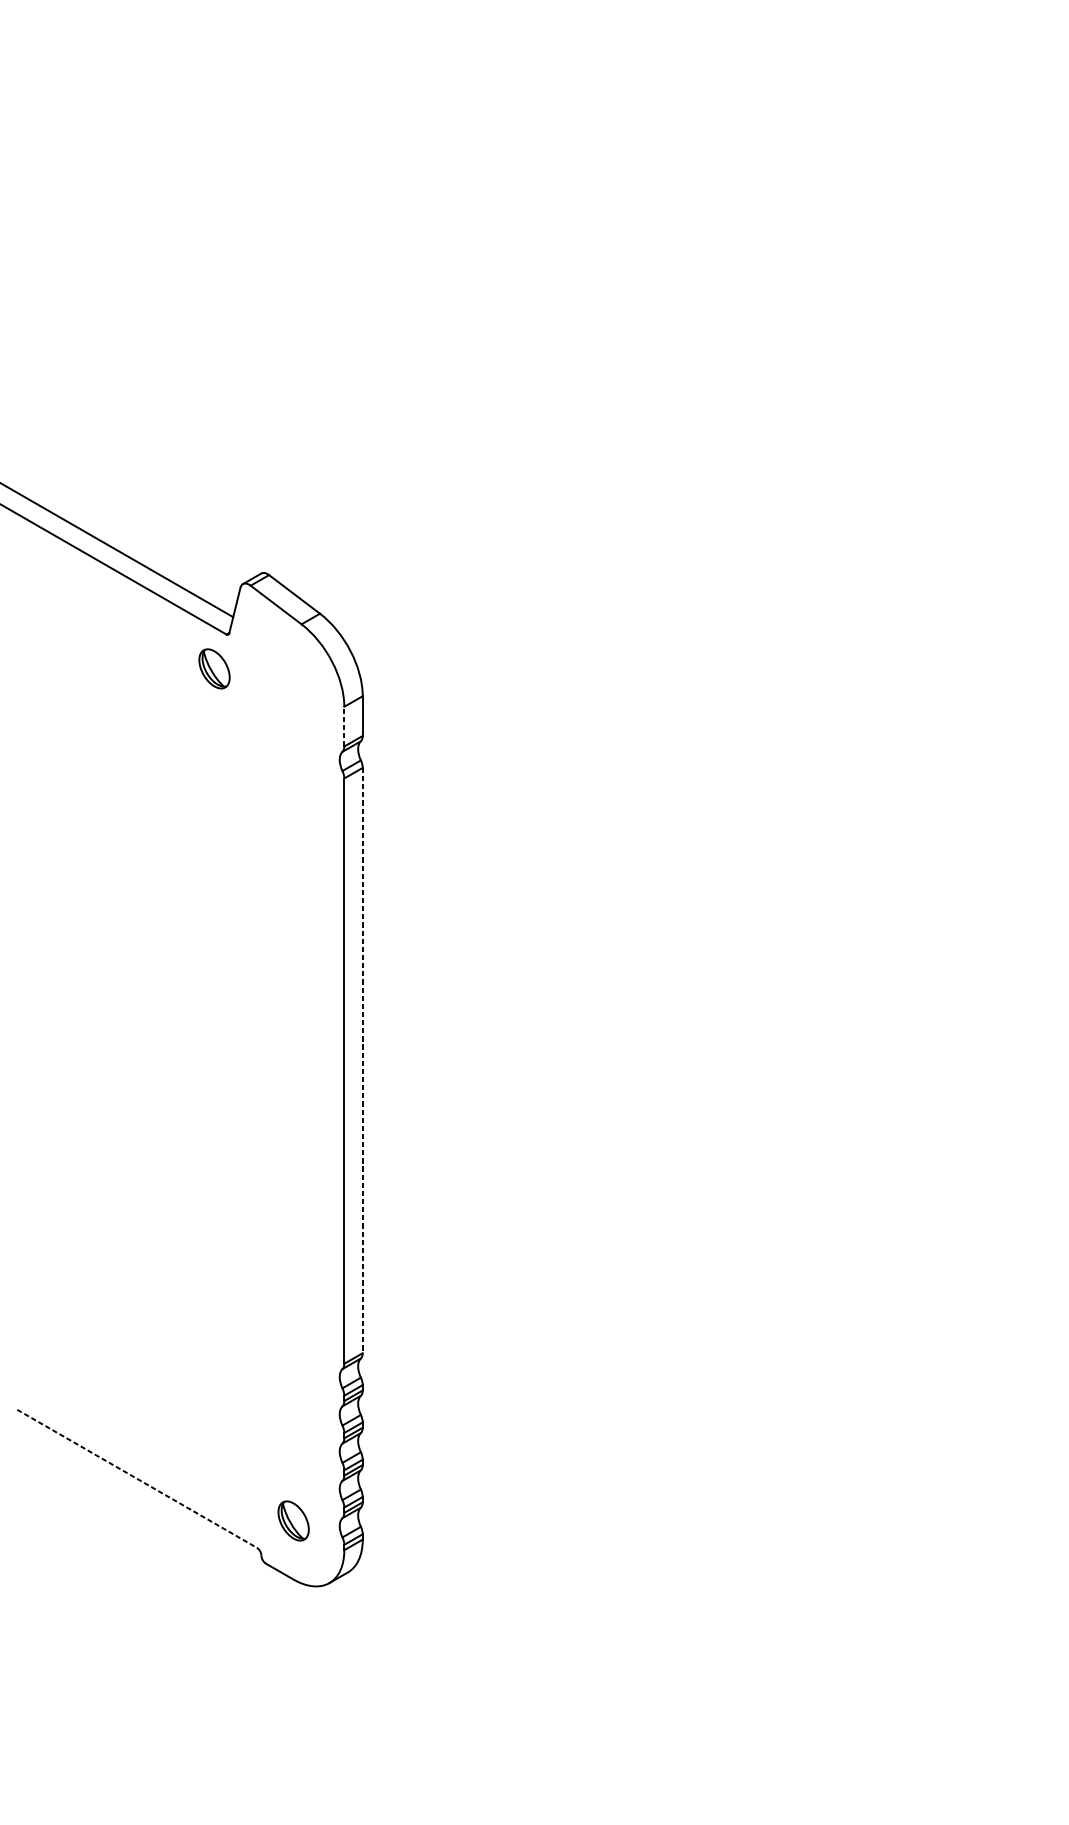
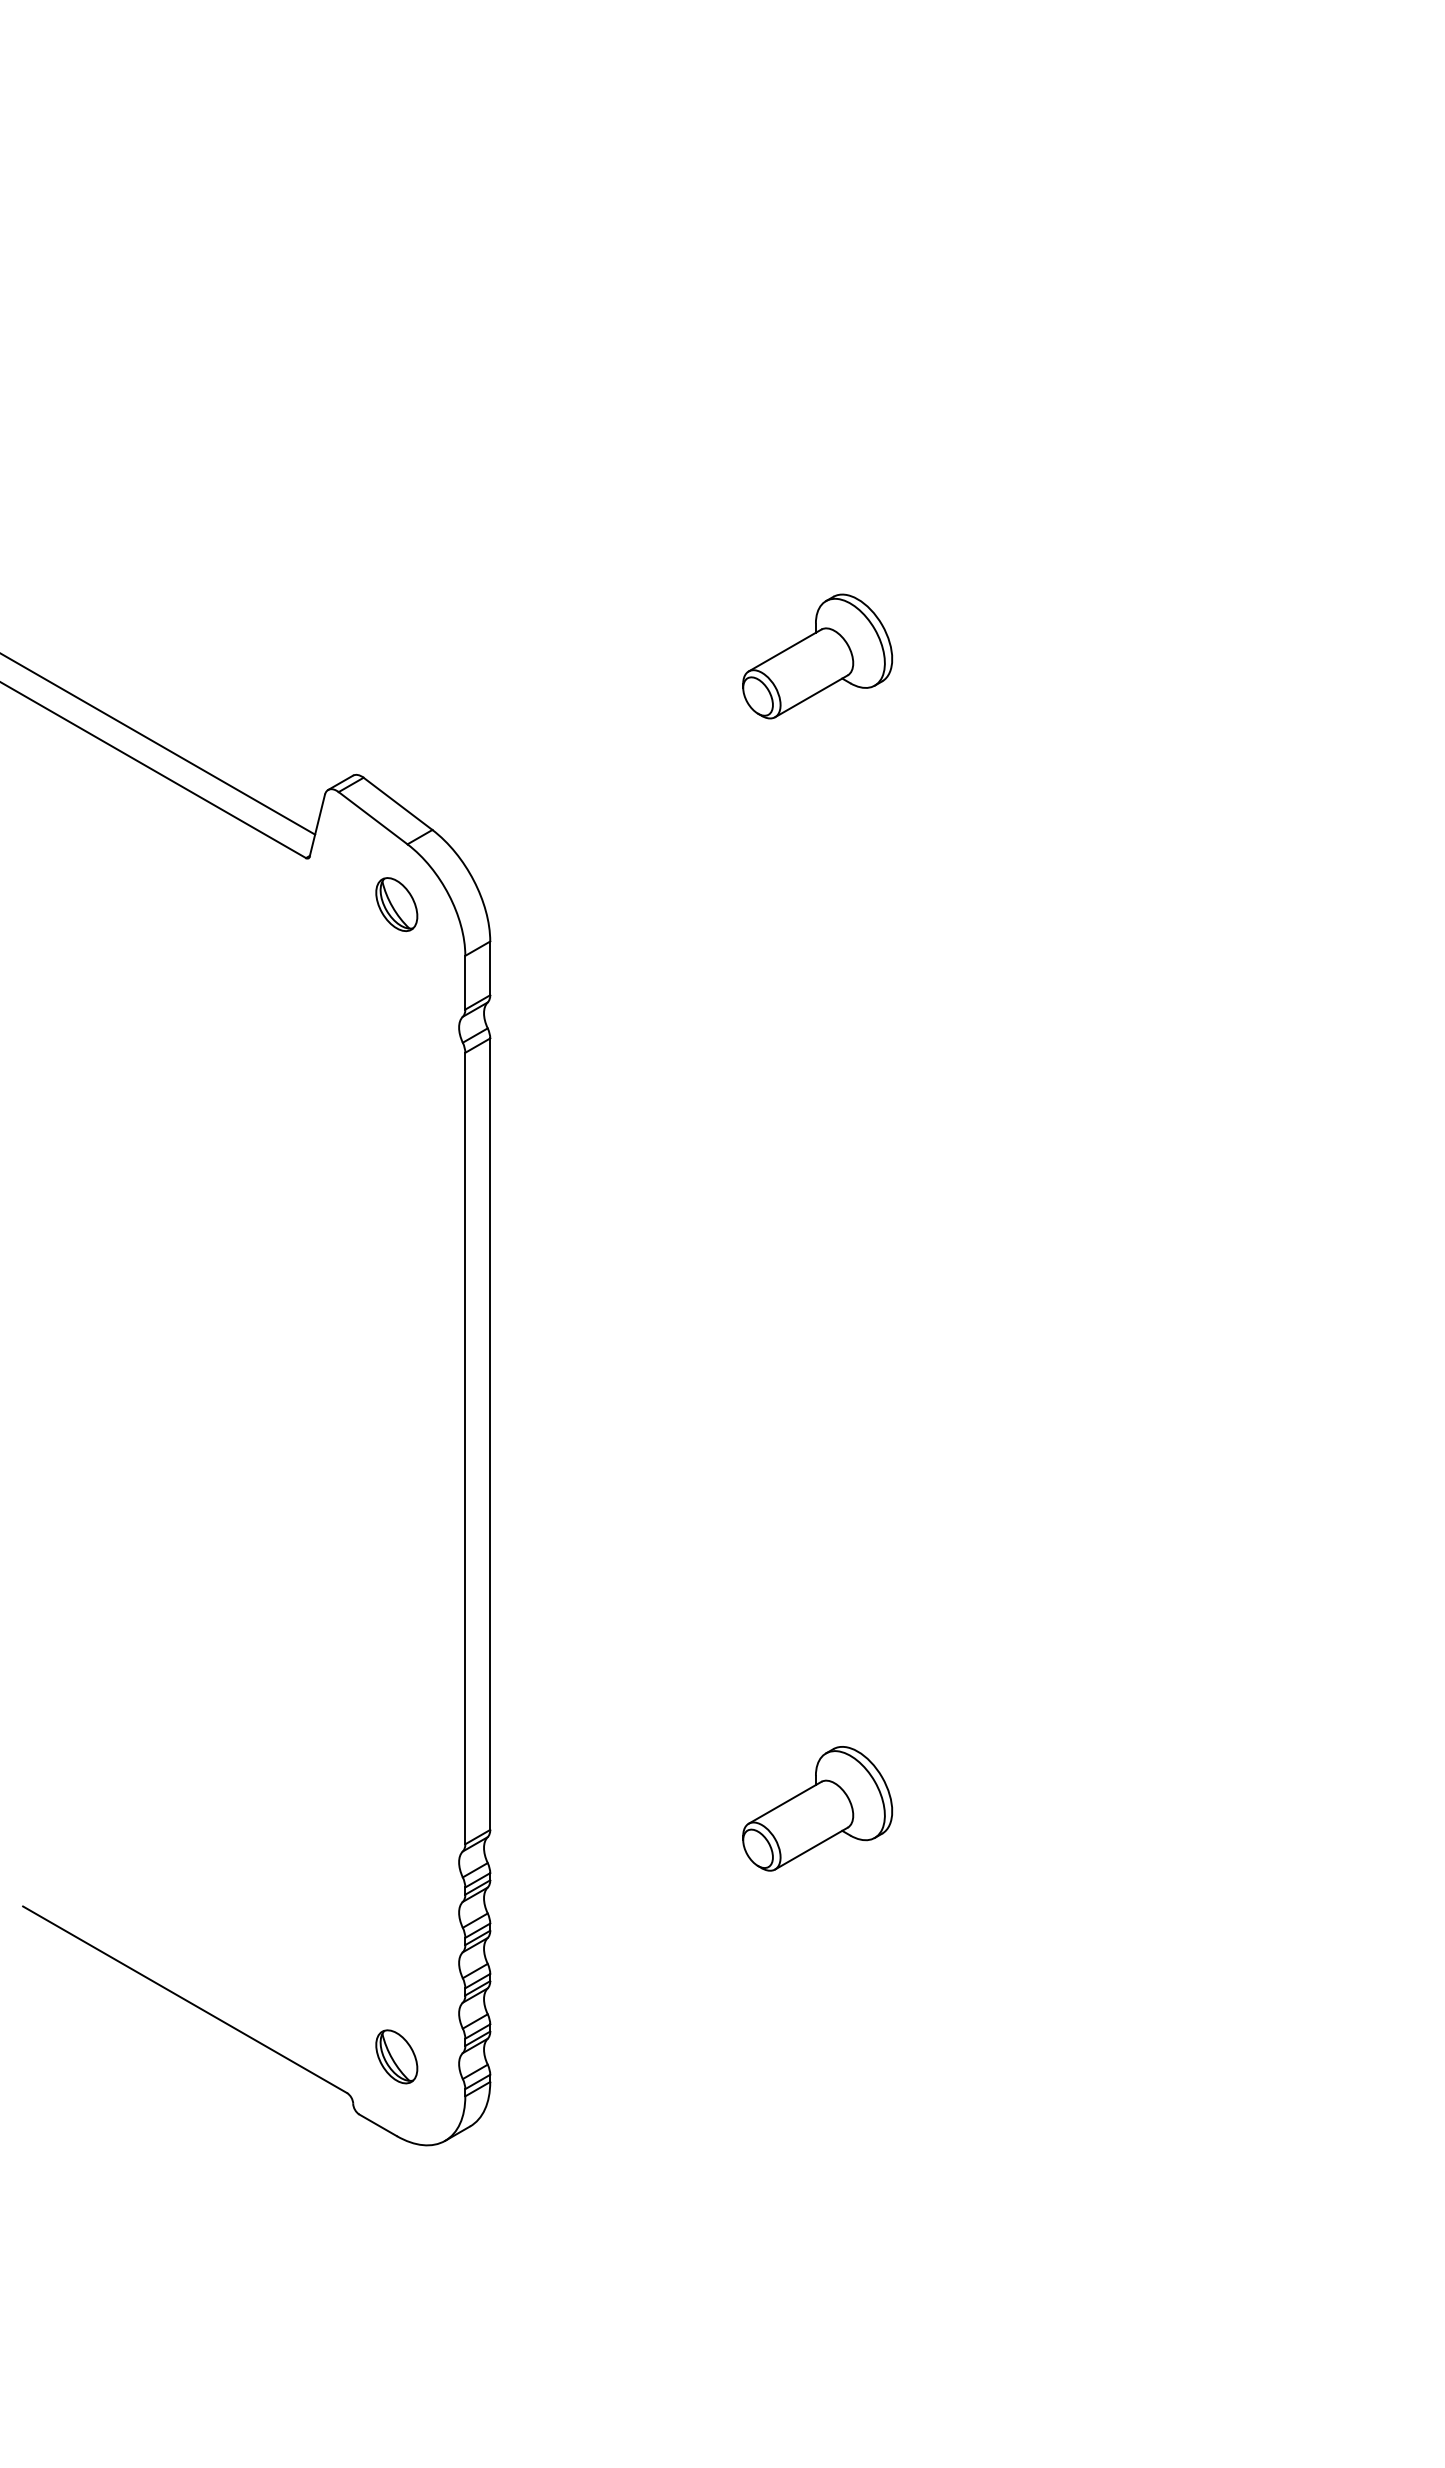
part: (604, 485) -> (817, 656), added
part: (214, 668) -> (396, 904), moved
line: (344, 726) -> (465, 982), dashed -> solid
line: (362, 1060) -> (490, 1434), dashed -> solid
part: (604, 1337) -> (817, 1808), added
line: (137, 1478) -> (185, 1999), dashed -> solid

